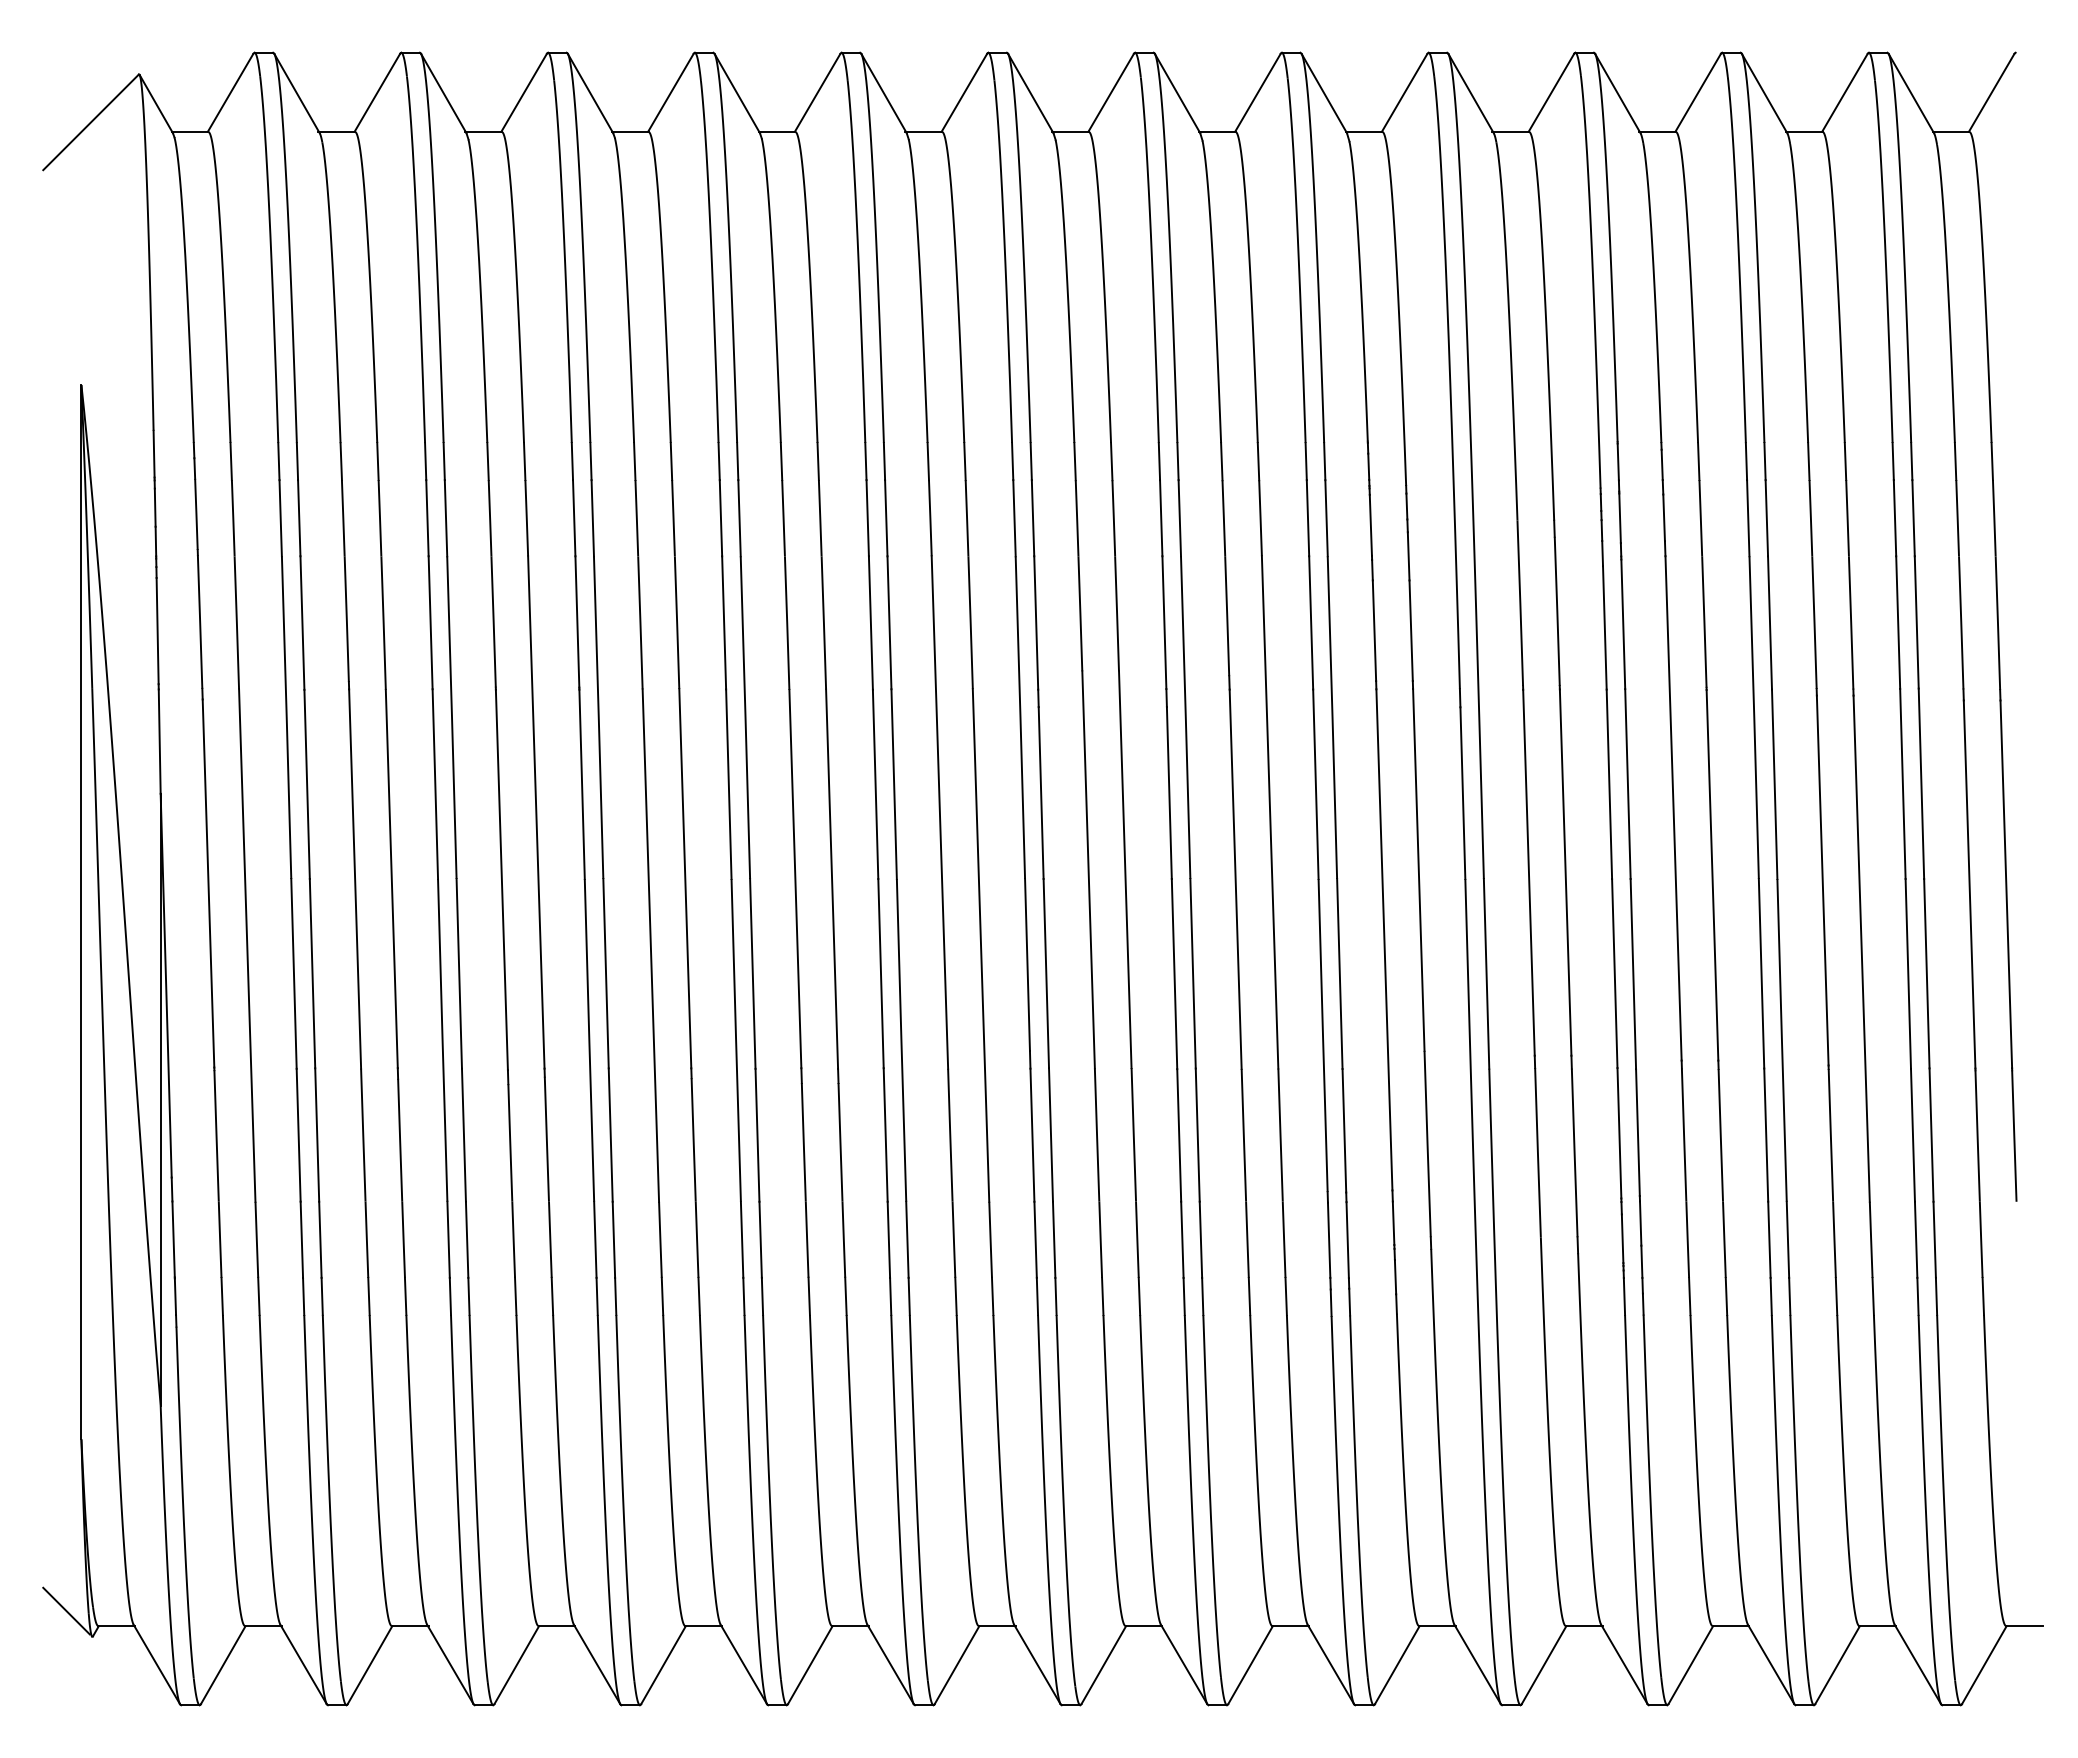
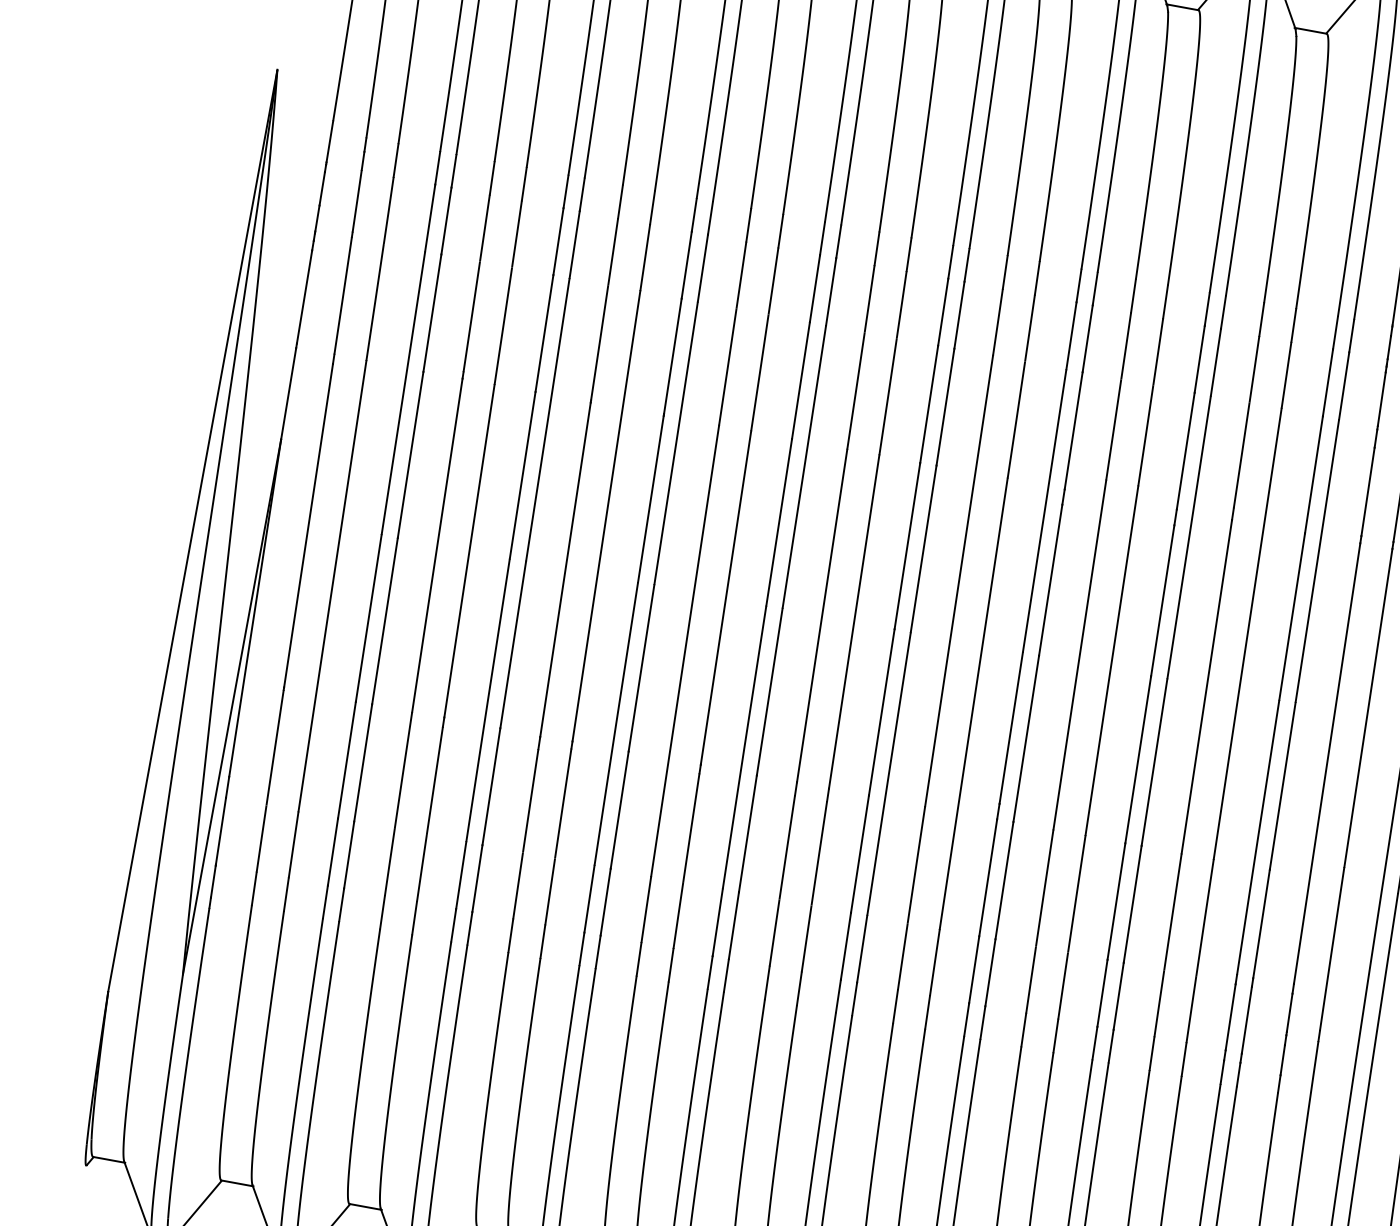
line: (66, 1610) -> (67, 1138), removed

